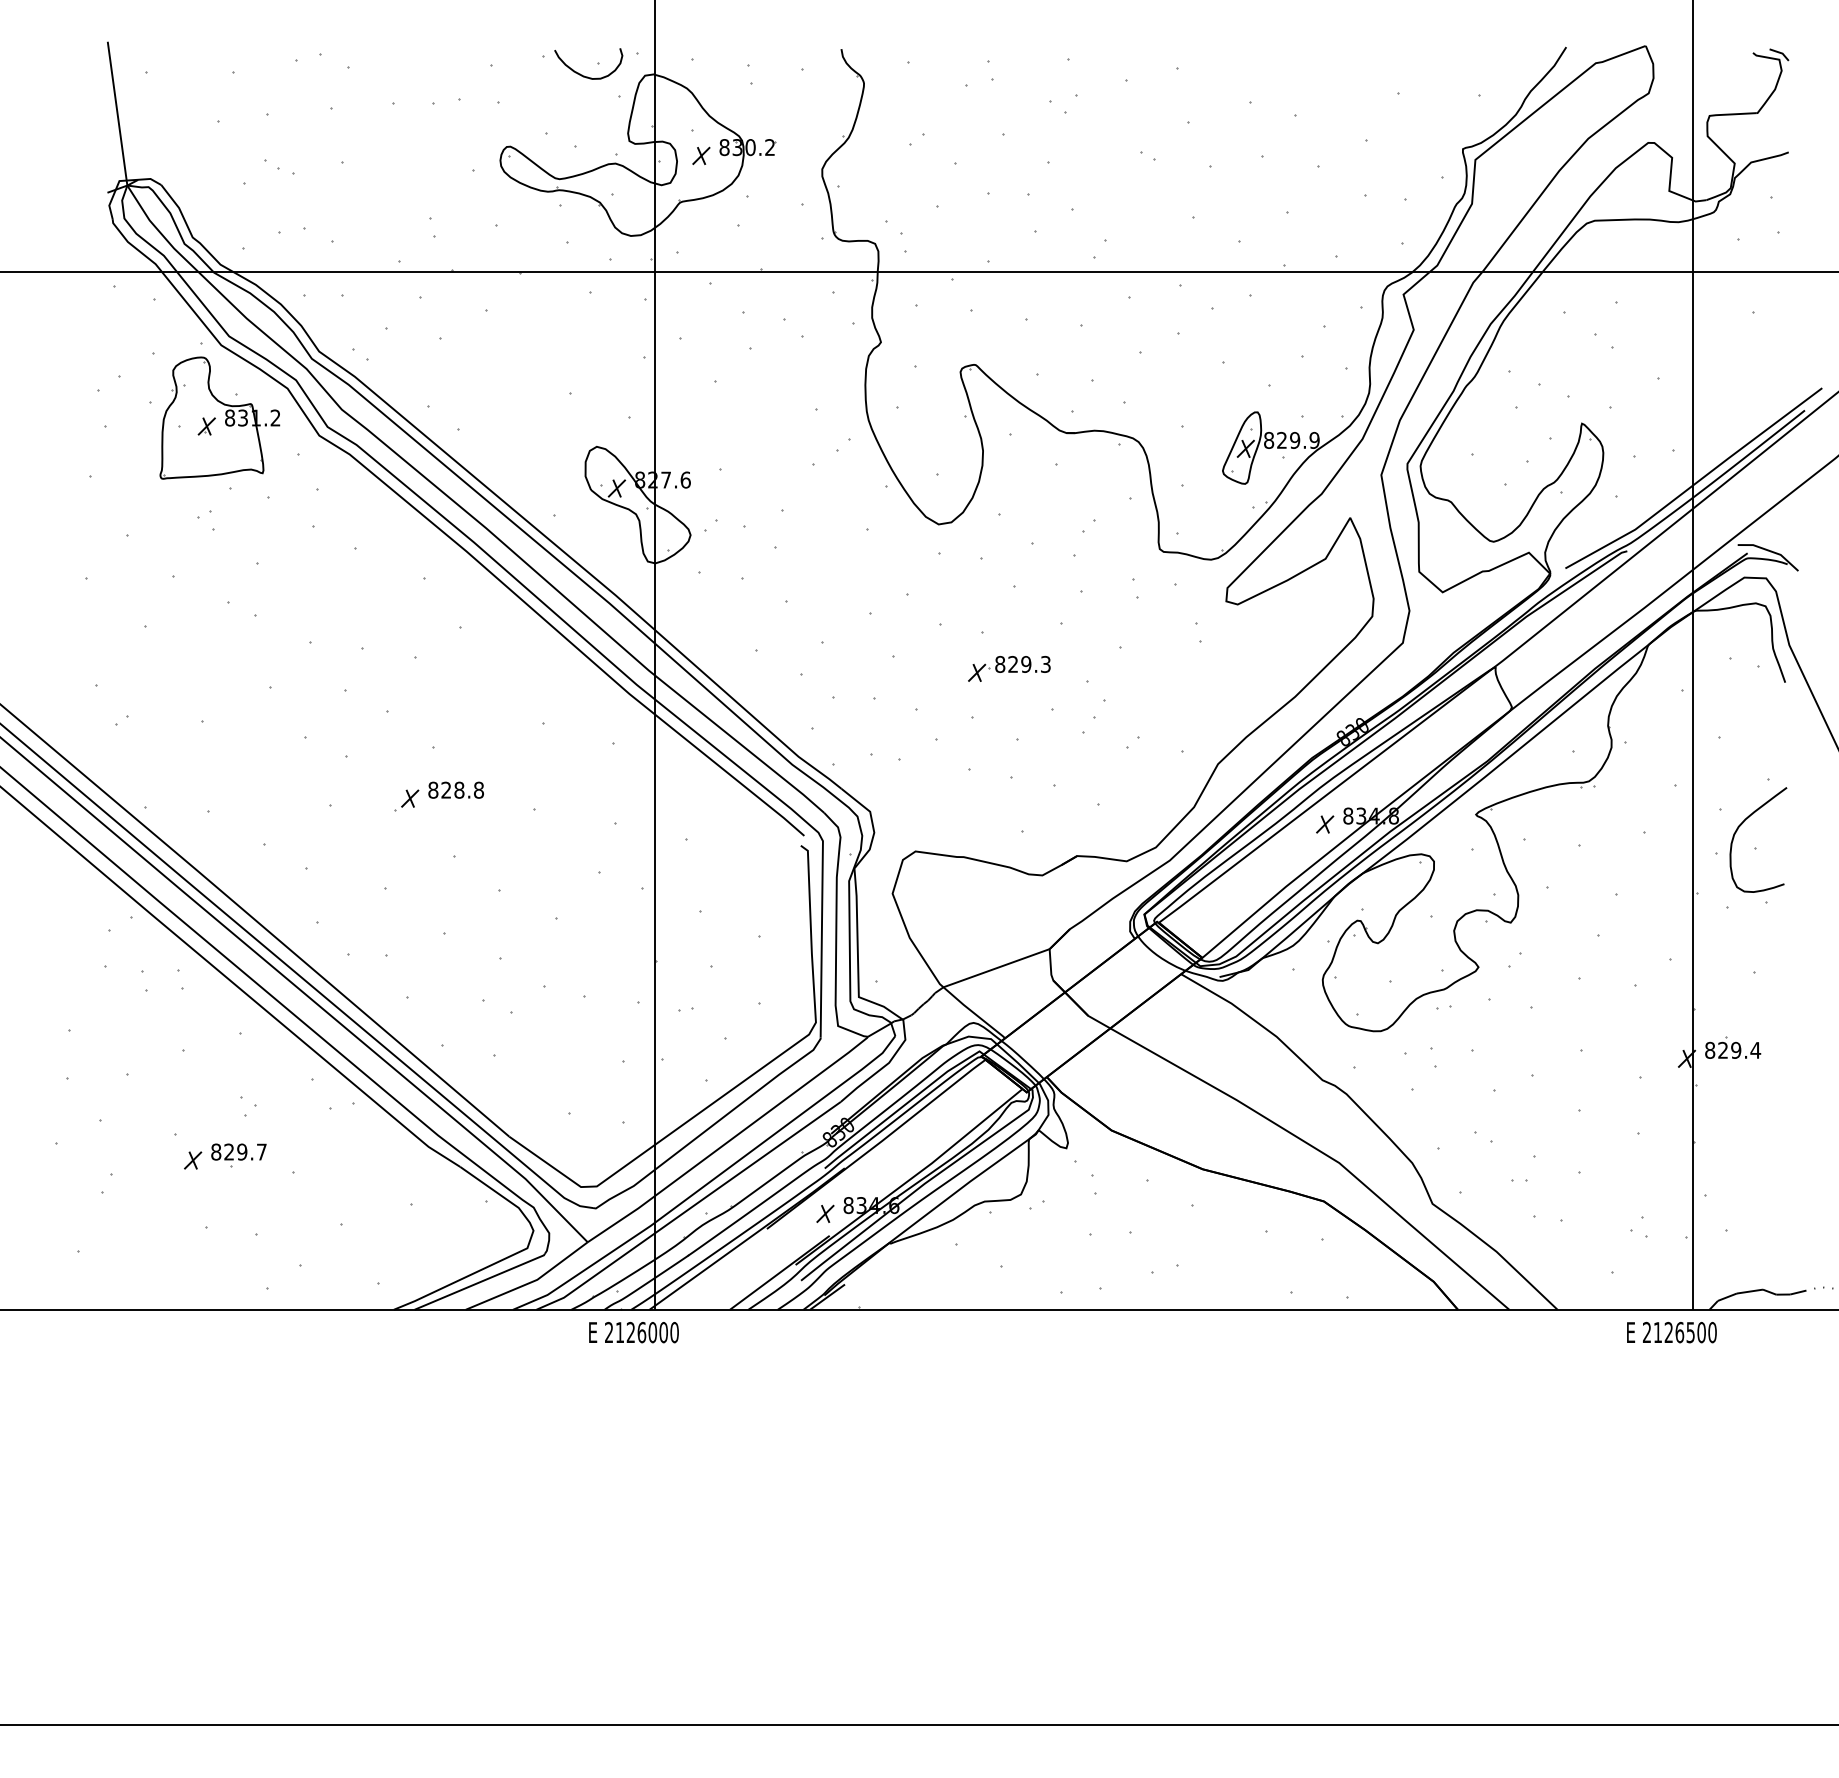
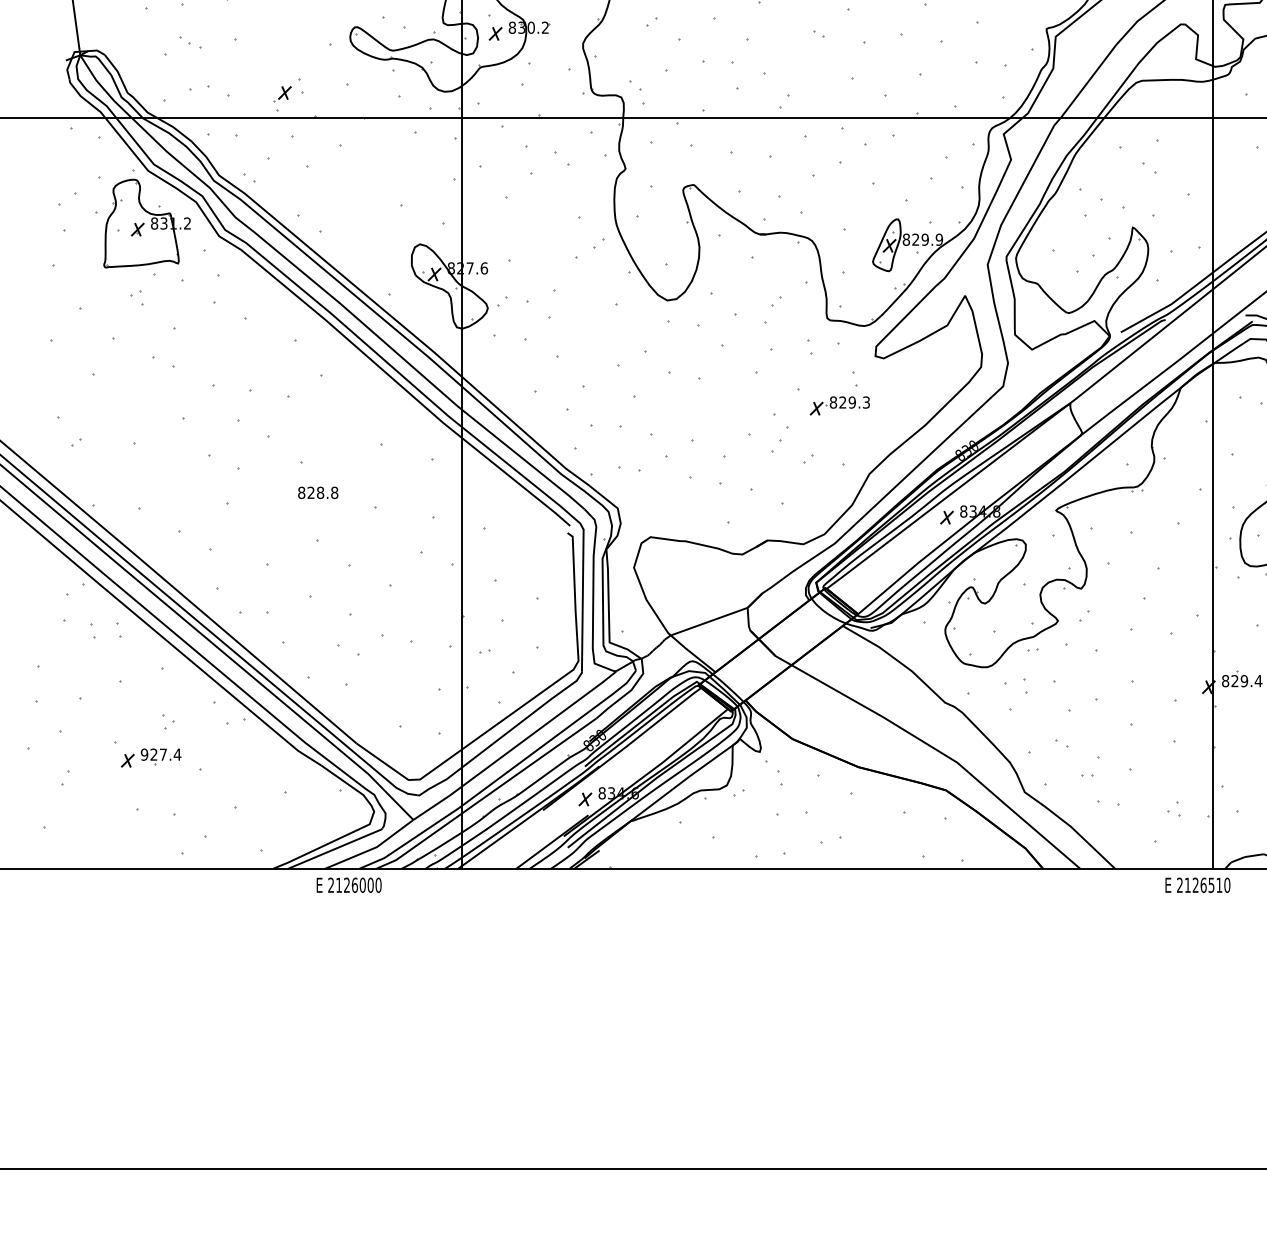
part: (1009, 668) -> (840, 405), moved
part: (406, 800) -> (282, 94), moved
text: (239, 1151) -> (161, 754), 829.7 -> 927.4
text: (633, 1332) -> (348, 885), moved
text: (1701, 1332) -> (1219, 885), 2126500 -> 2126510

